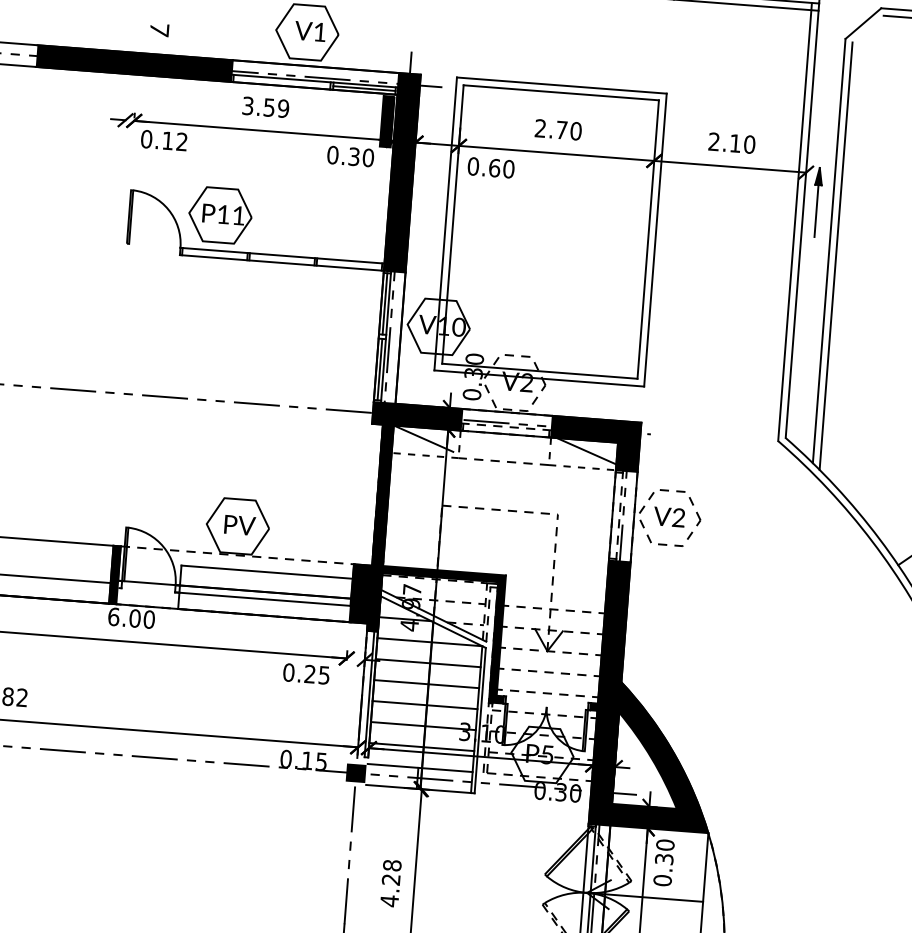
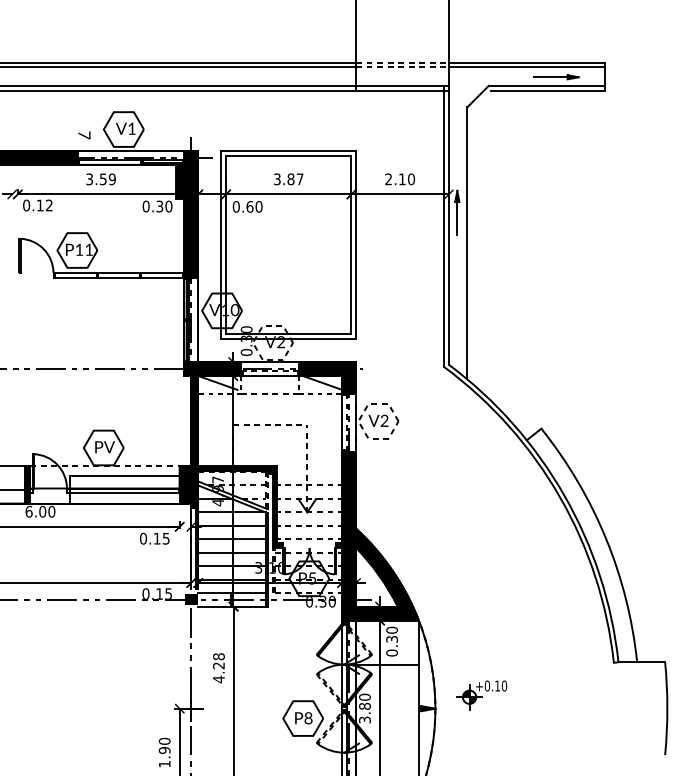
text: (159, 30) -> (84, 135), moved
text: (558, 130) -> (288, 179), 2.70 -> 3.87
line: (836, 256) -> (472, 246), removed
text: (309, 673) -> (156, 538), 0.25 -> 0.15

